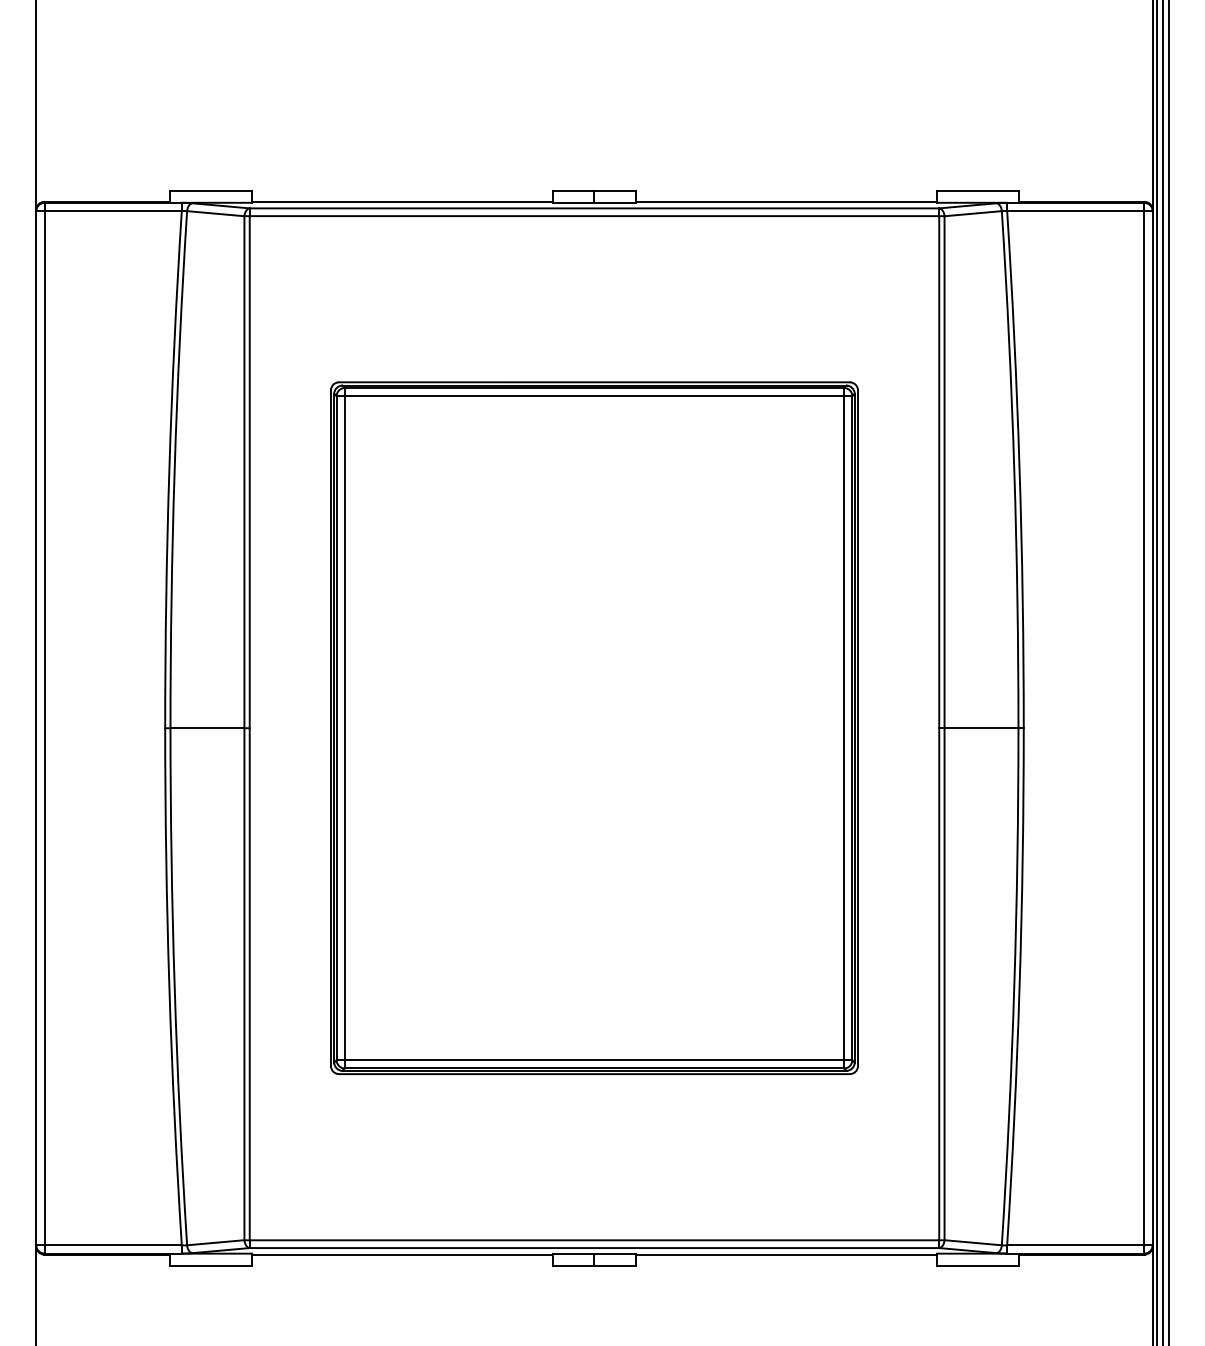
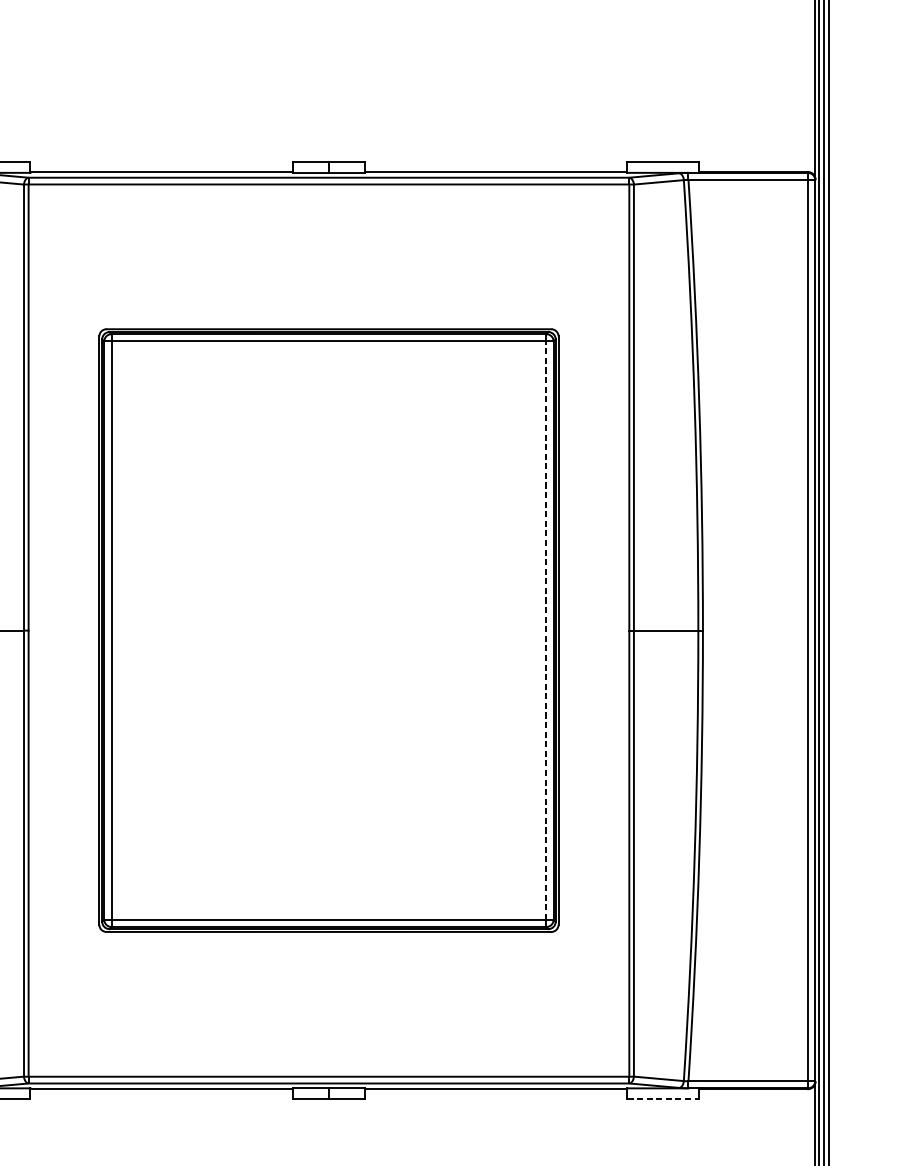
line: (844, 728) -> (546, 630), solid -> dashed
line: (978, 1265) -> (663, 1098), solid -> dashed

